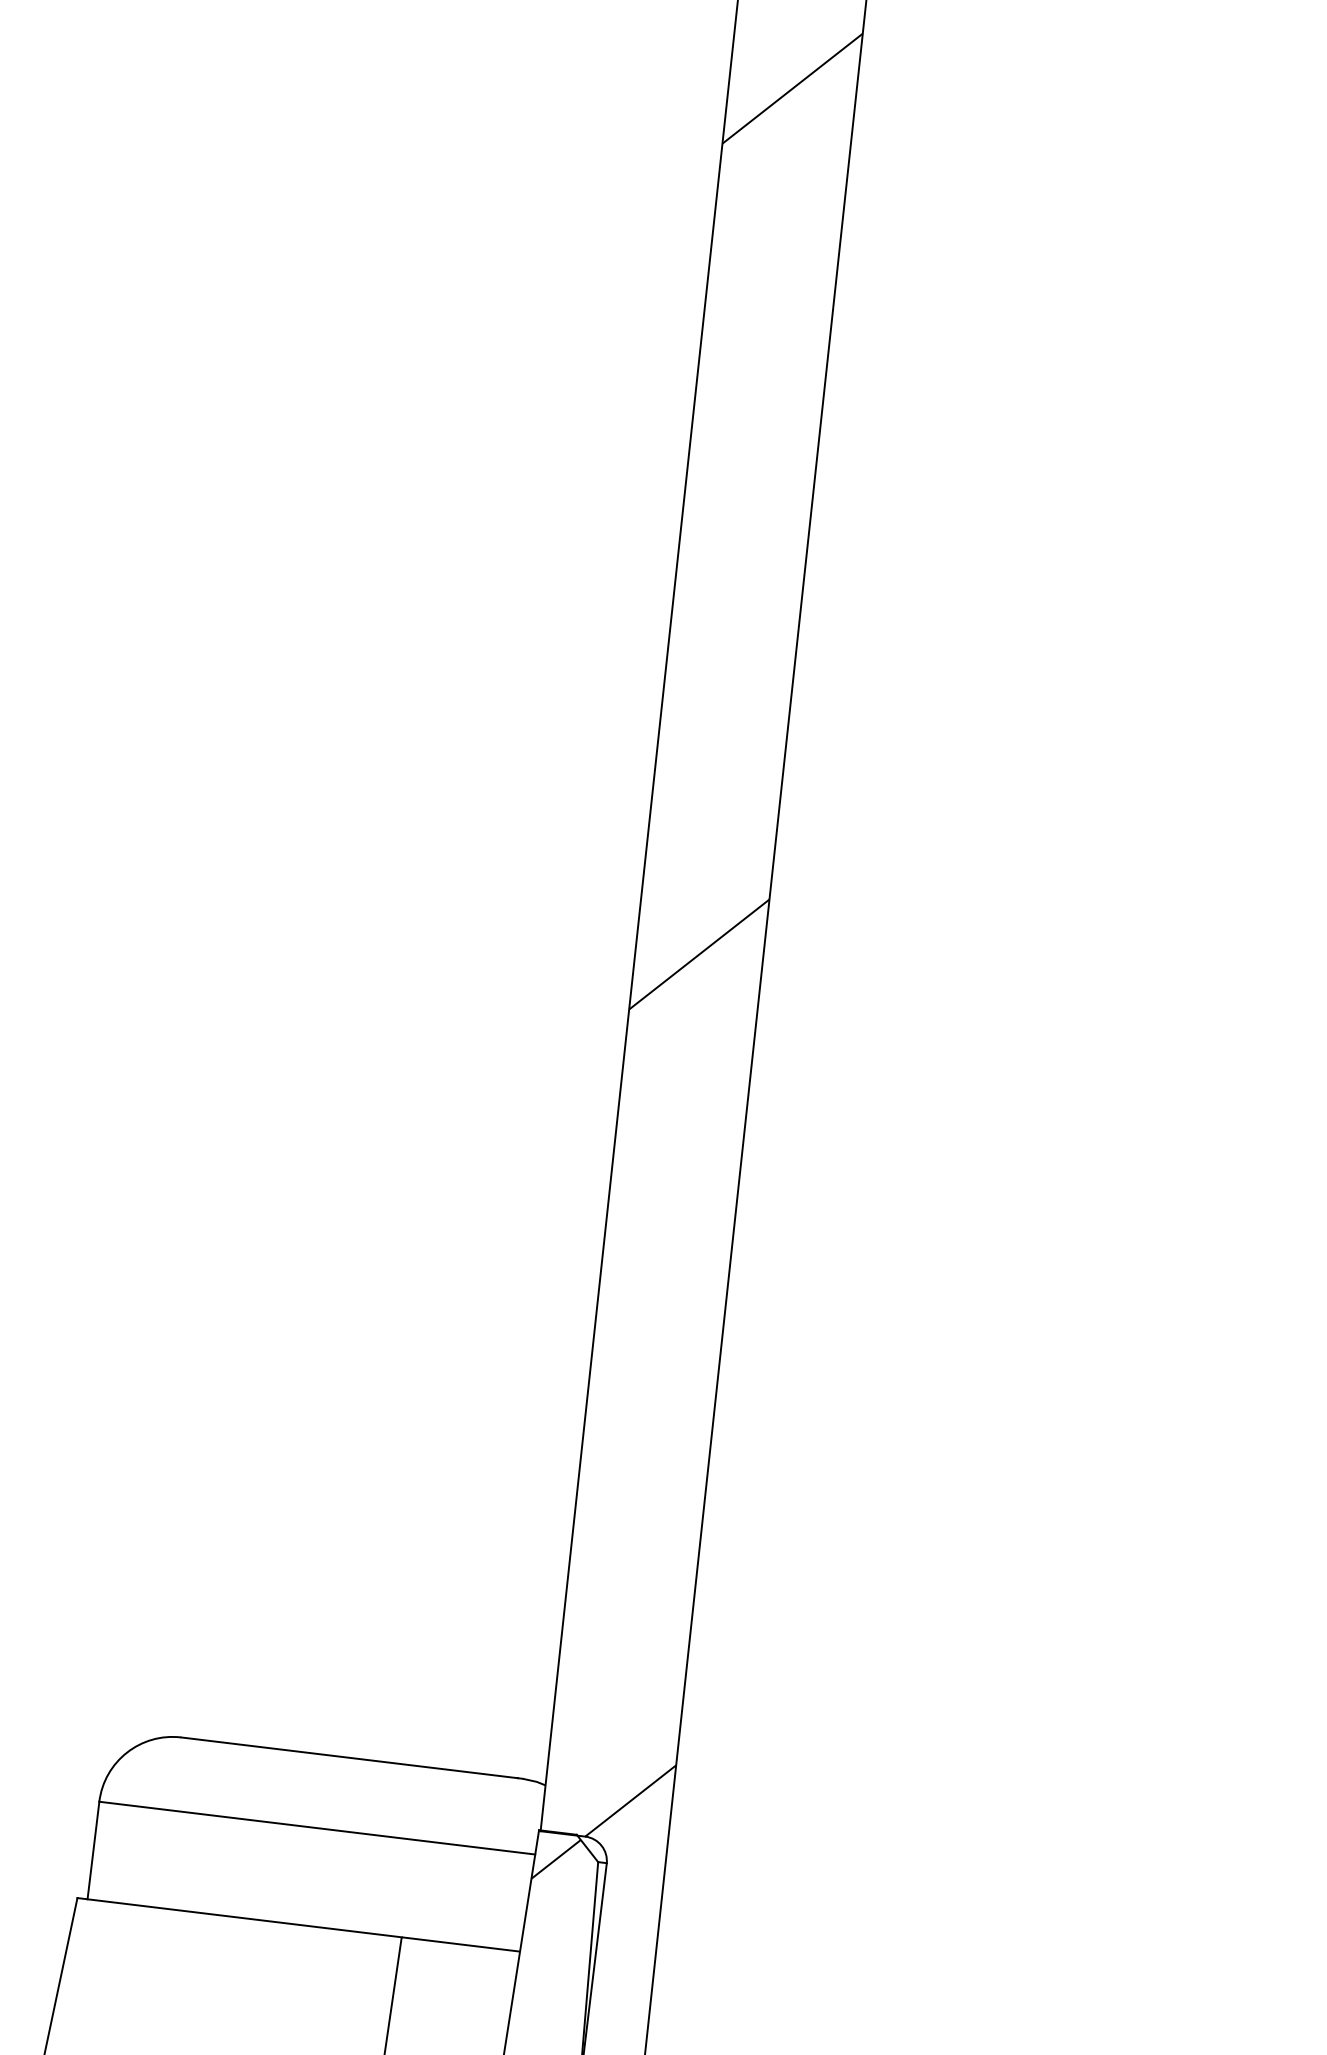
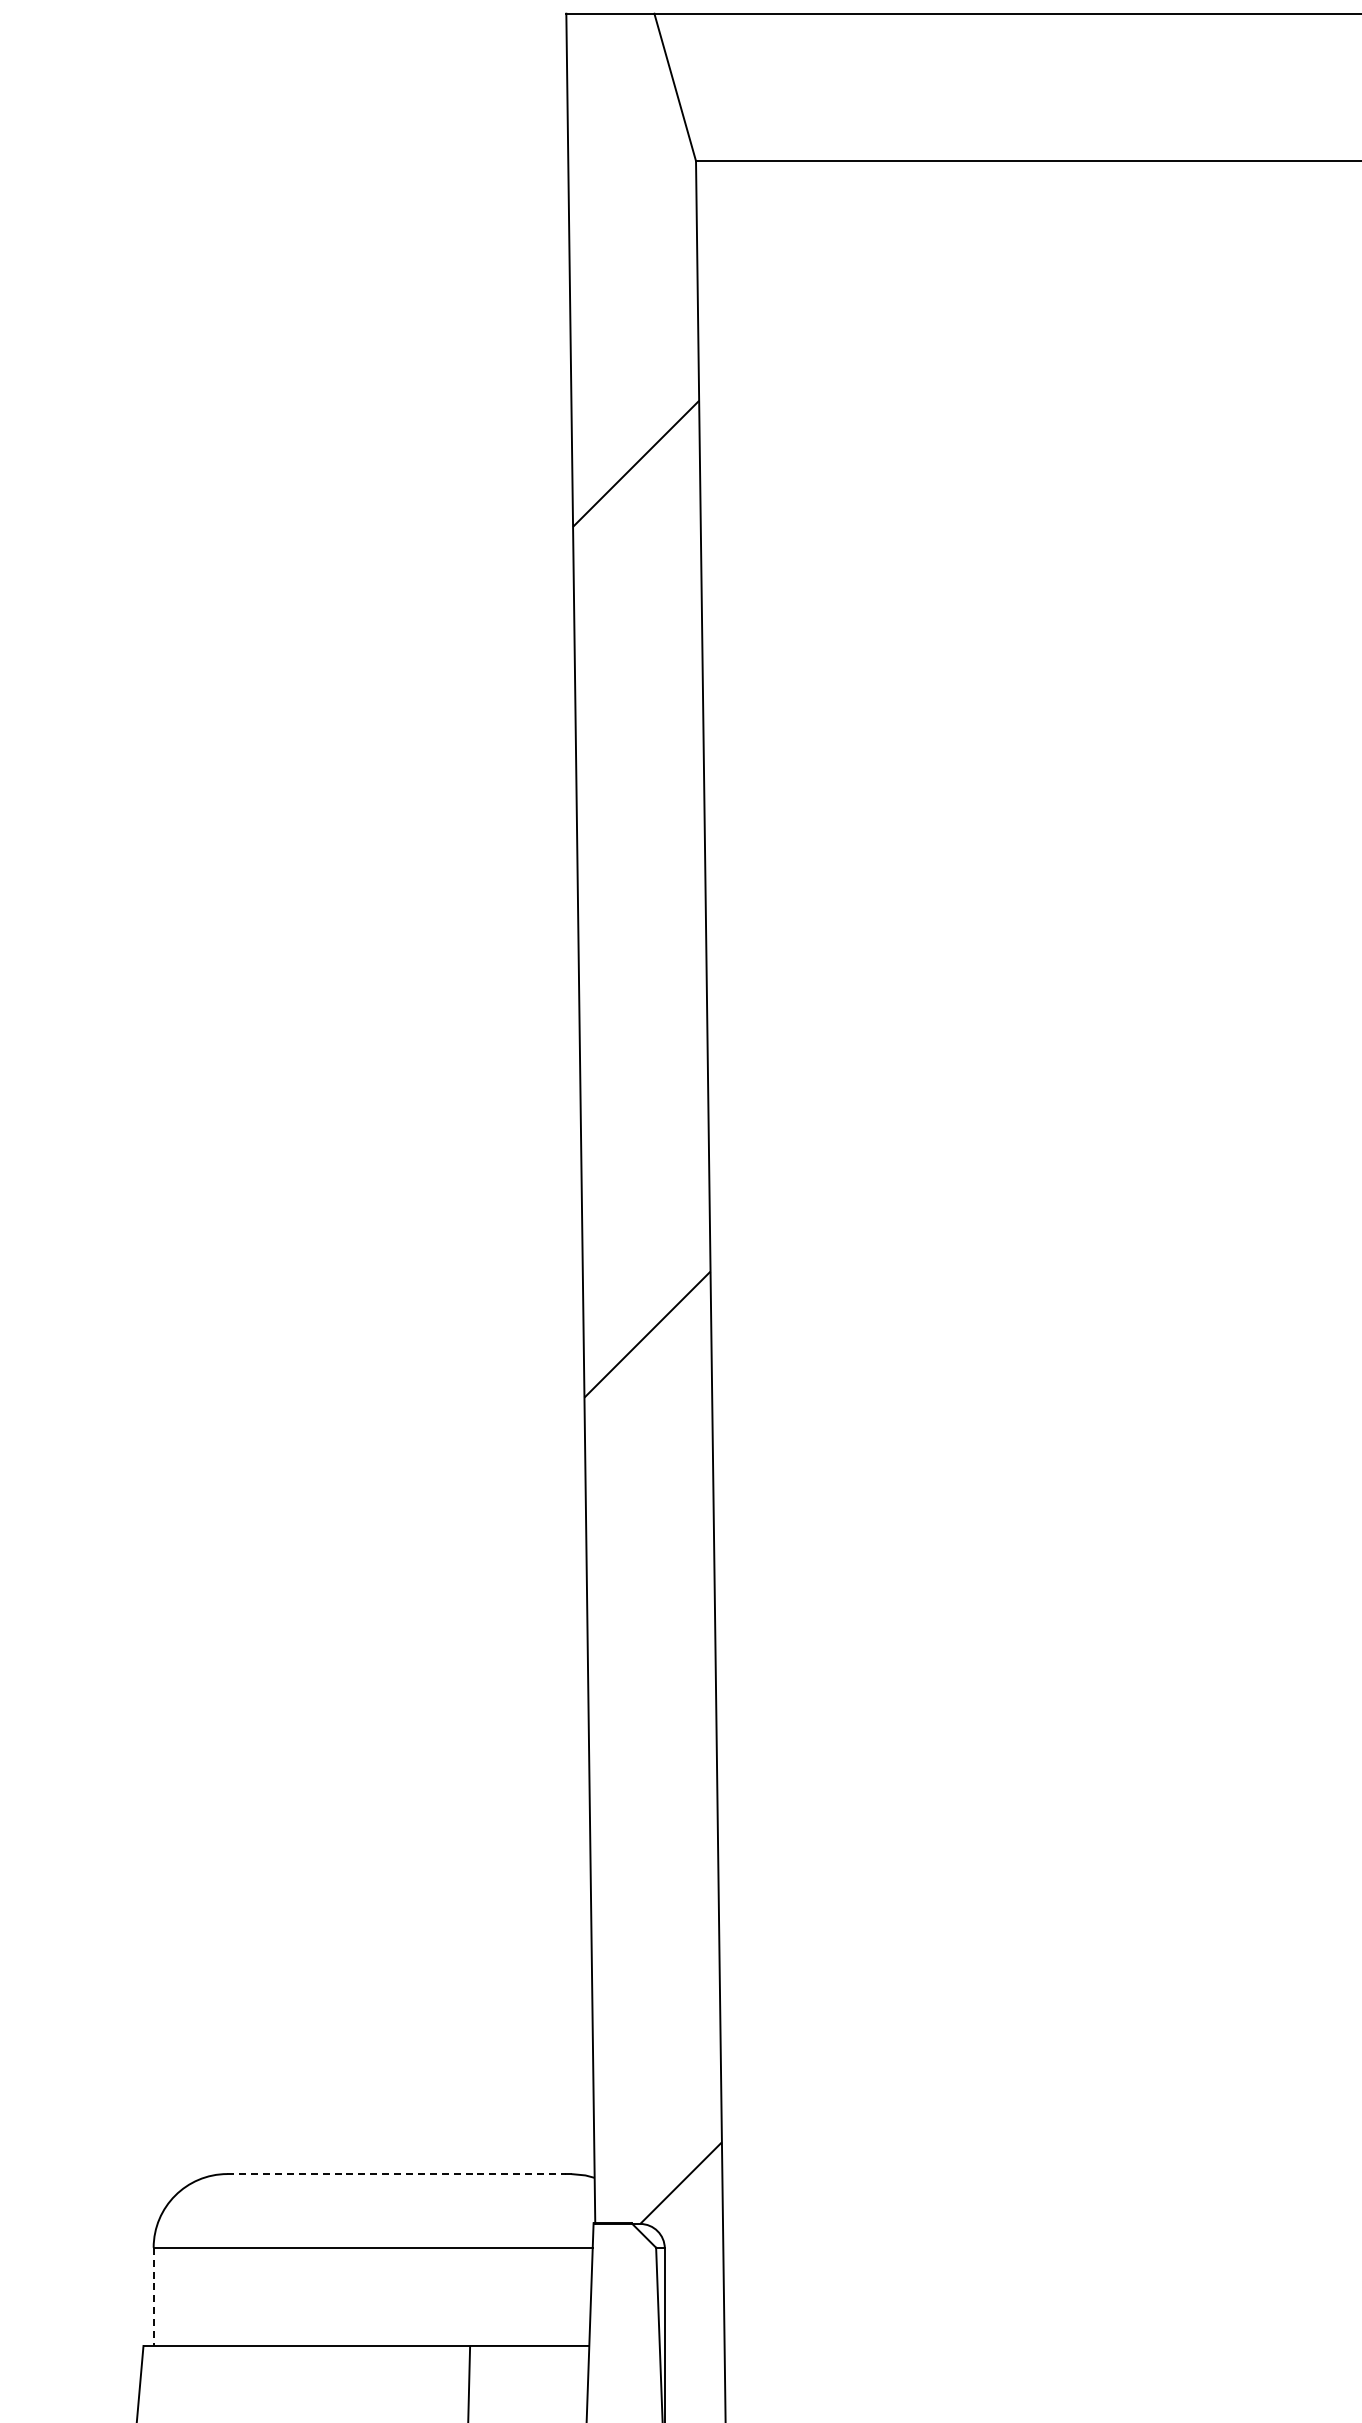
line: (350, 1758) -> (397, 2174), solid -> dashed
line: (93, 1851) -> (153, 2297), solid -> dashed
hatch: (555, 1858) -> (613, 2249), removed

